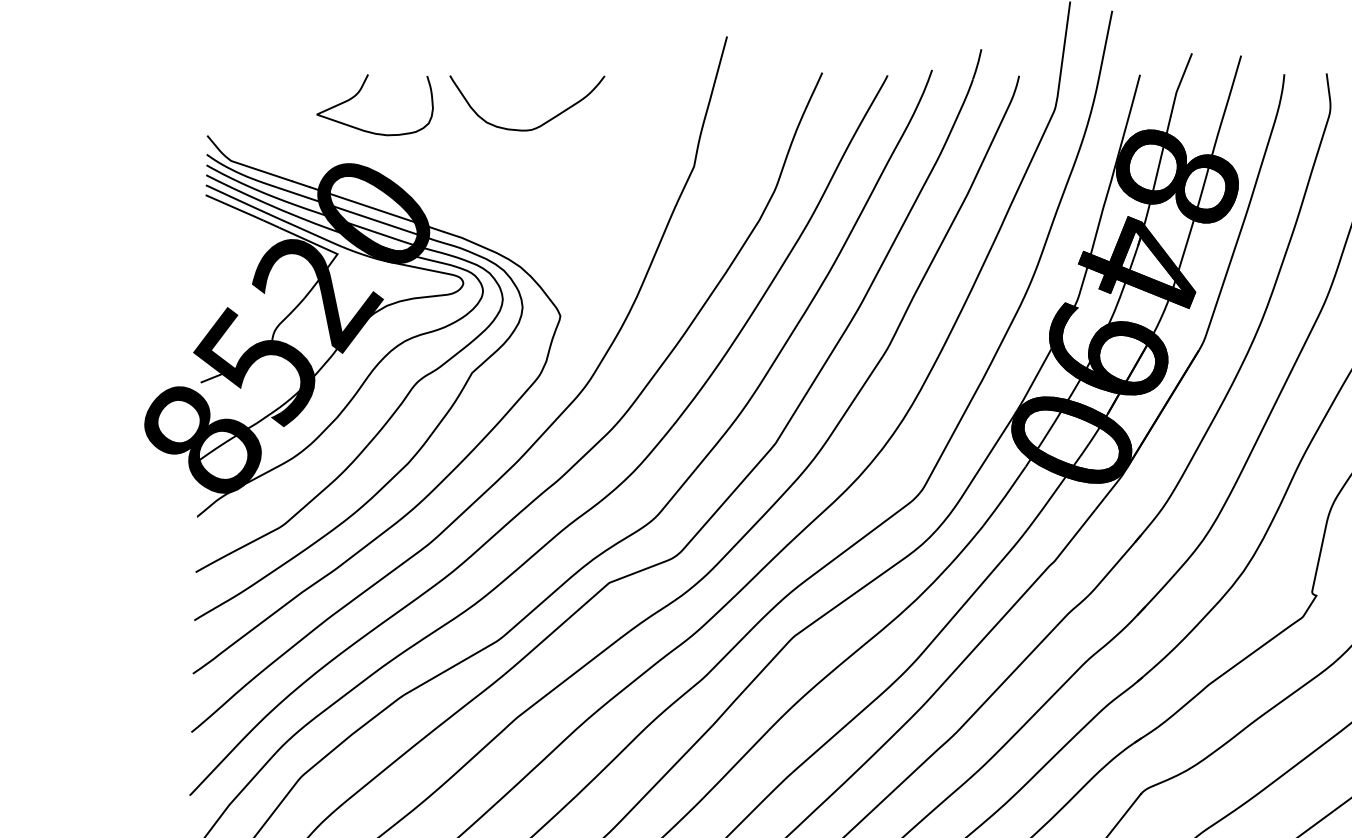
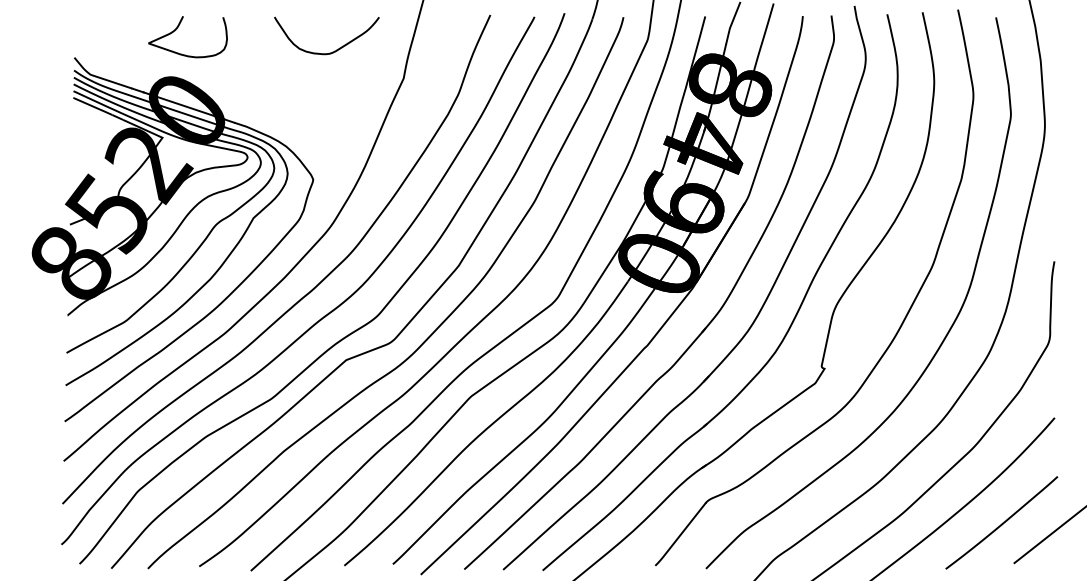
curve: (538, 125) -> (334, 50), moved

